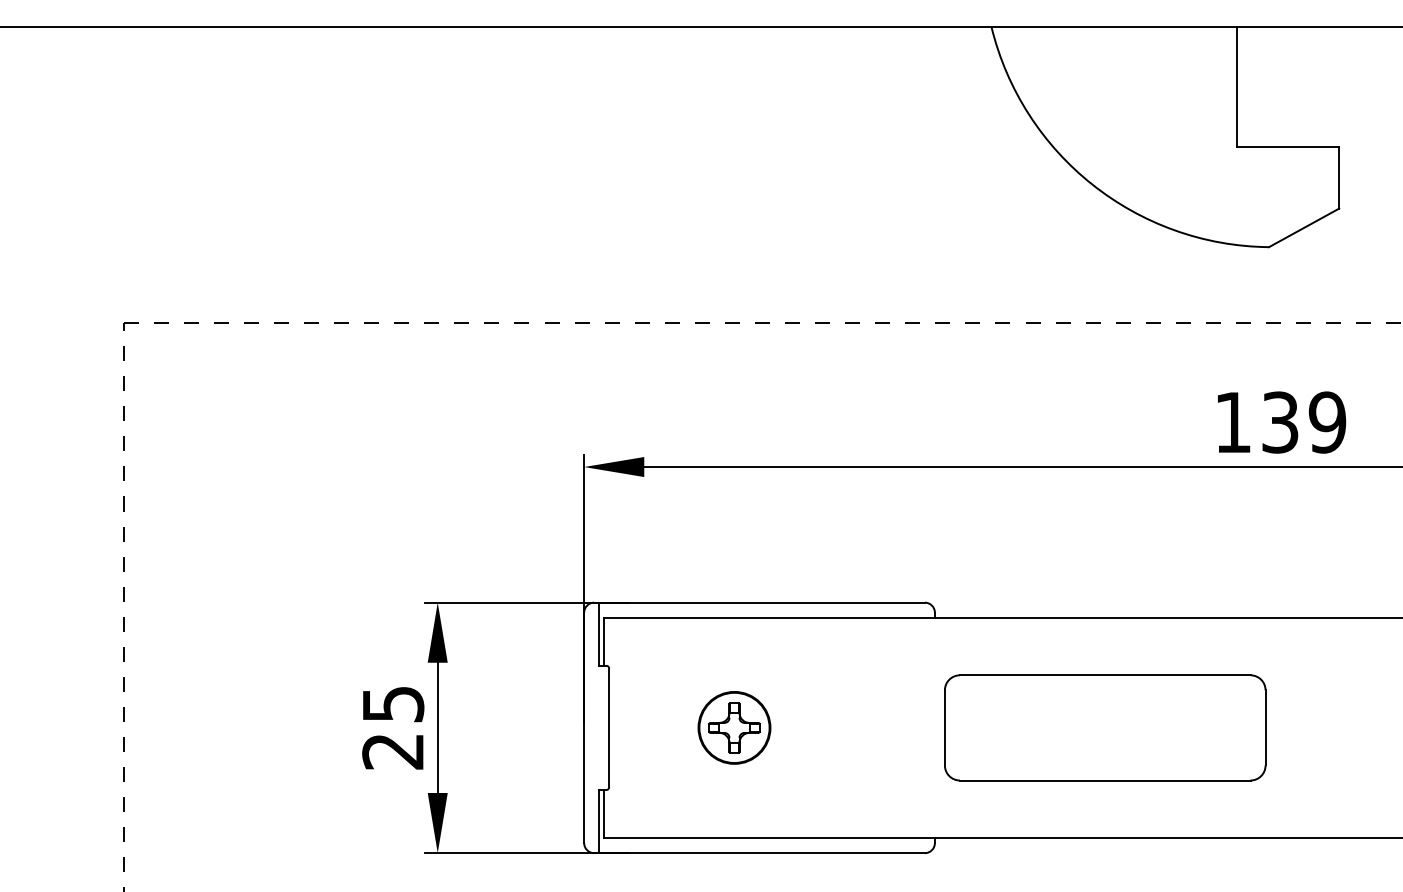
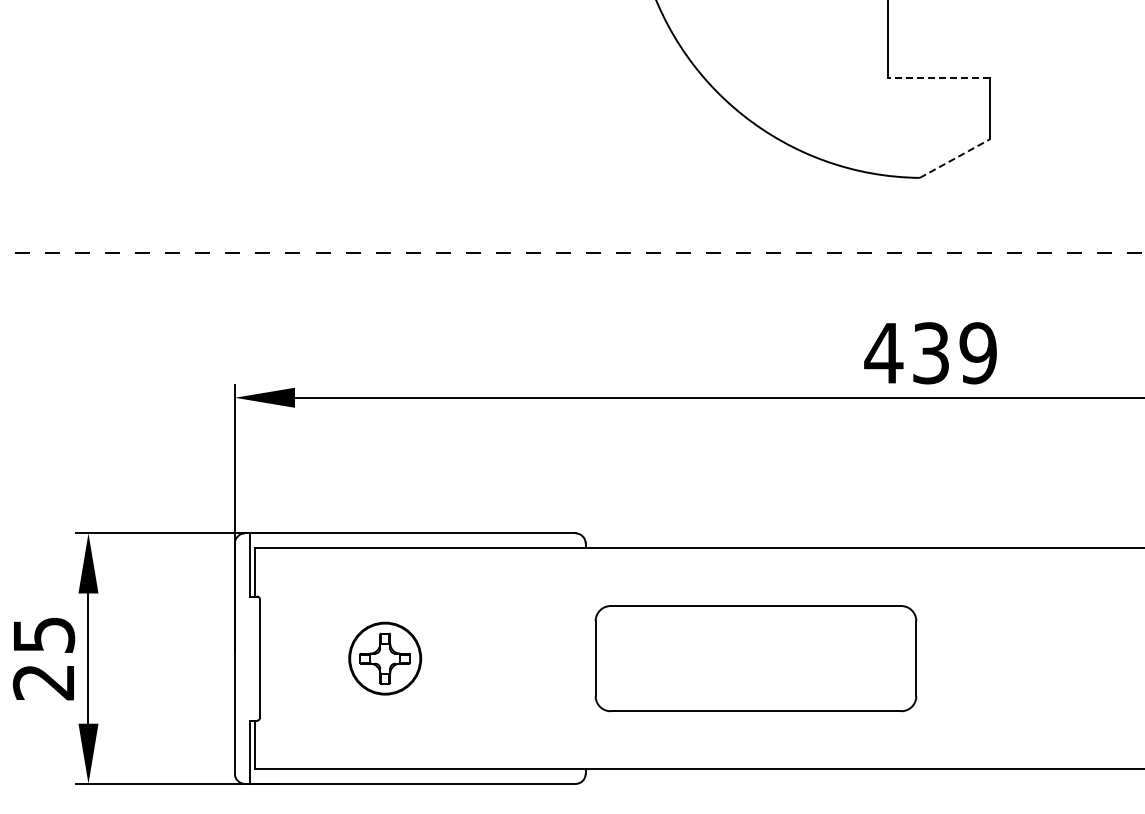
line: (1287, 146) -> (938, 77), solid -> dashed
line: (1304, 227) -> (955, 158), solid -> dashed
text: (1232, 422) -> (883, 353), 139 -> 439

